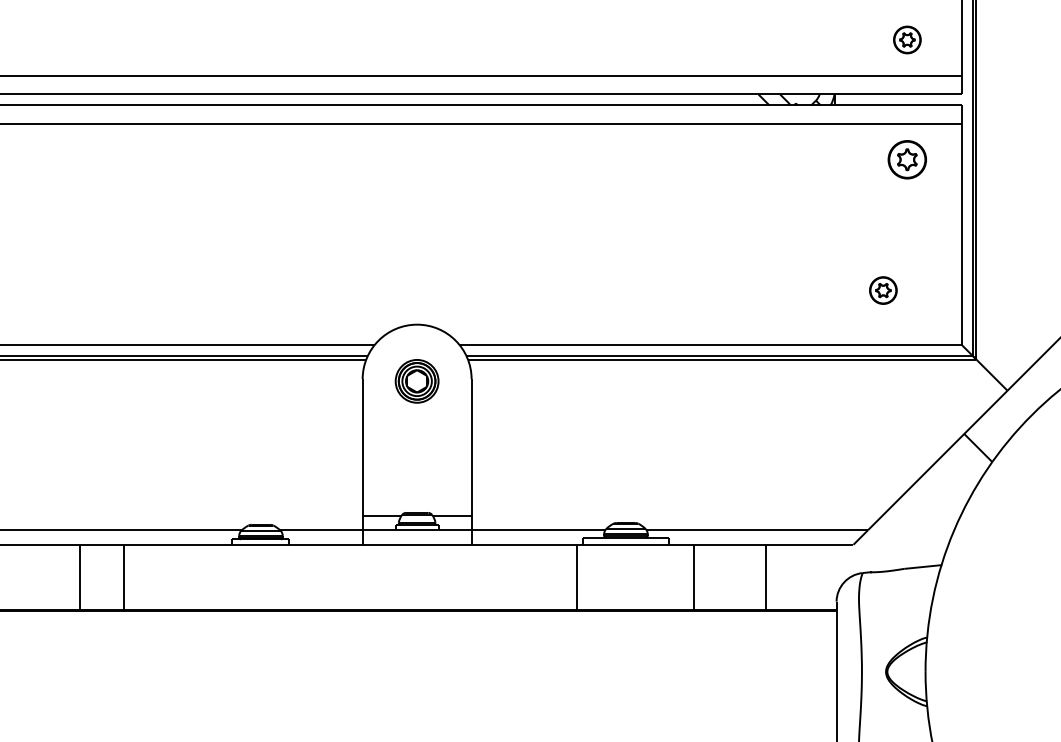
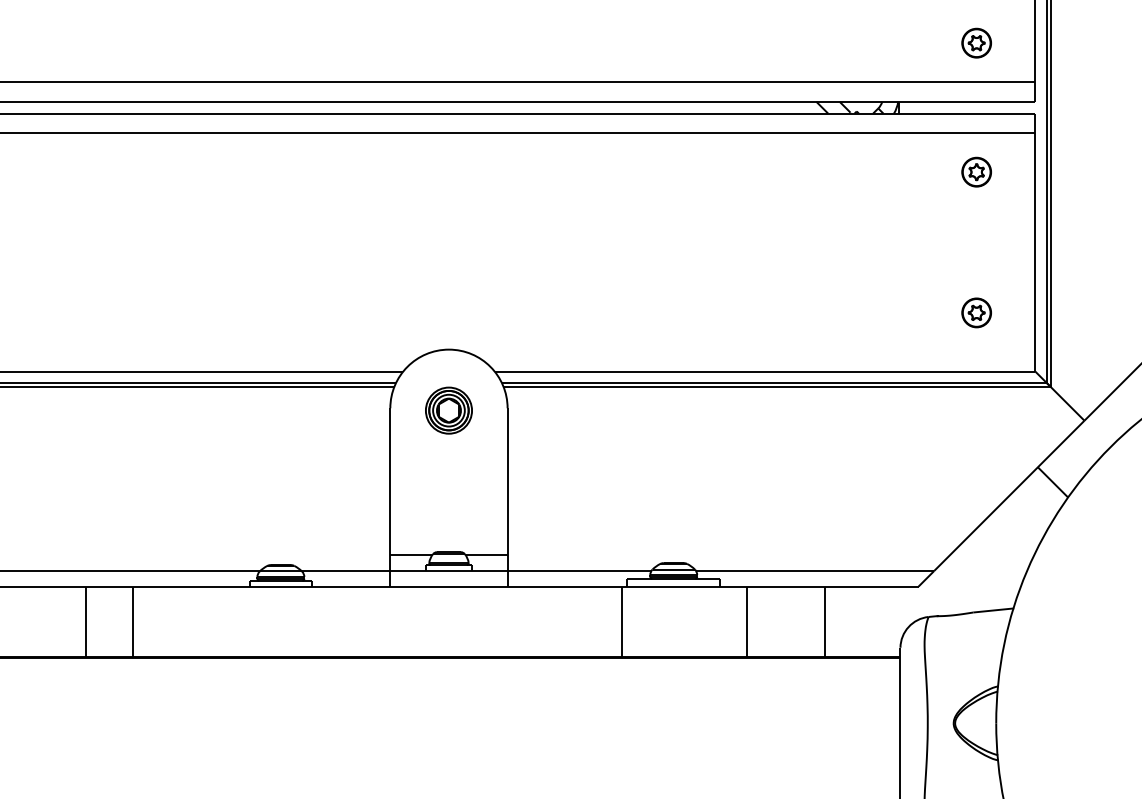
part: (907, 159) -> (976, 171), size x0.71
part: (883, 290) -> (976, 312), moved

